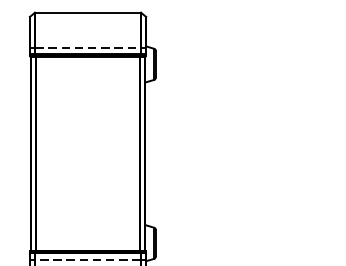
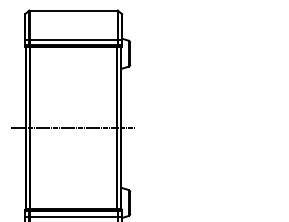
line: (89, 48) -> (74, 40), dashed -> solid
line: (87, 153) -> (73, 128), added
line: (87, 259) -> (73, 216), dashed -> solid

